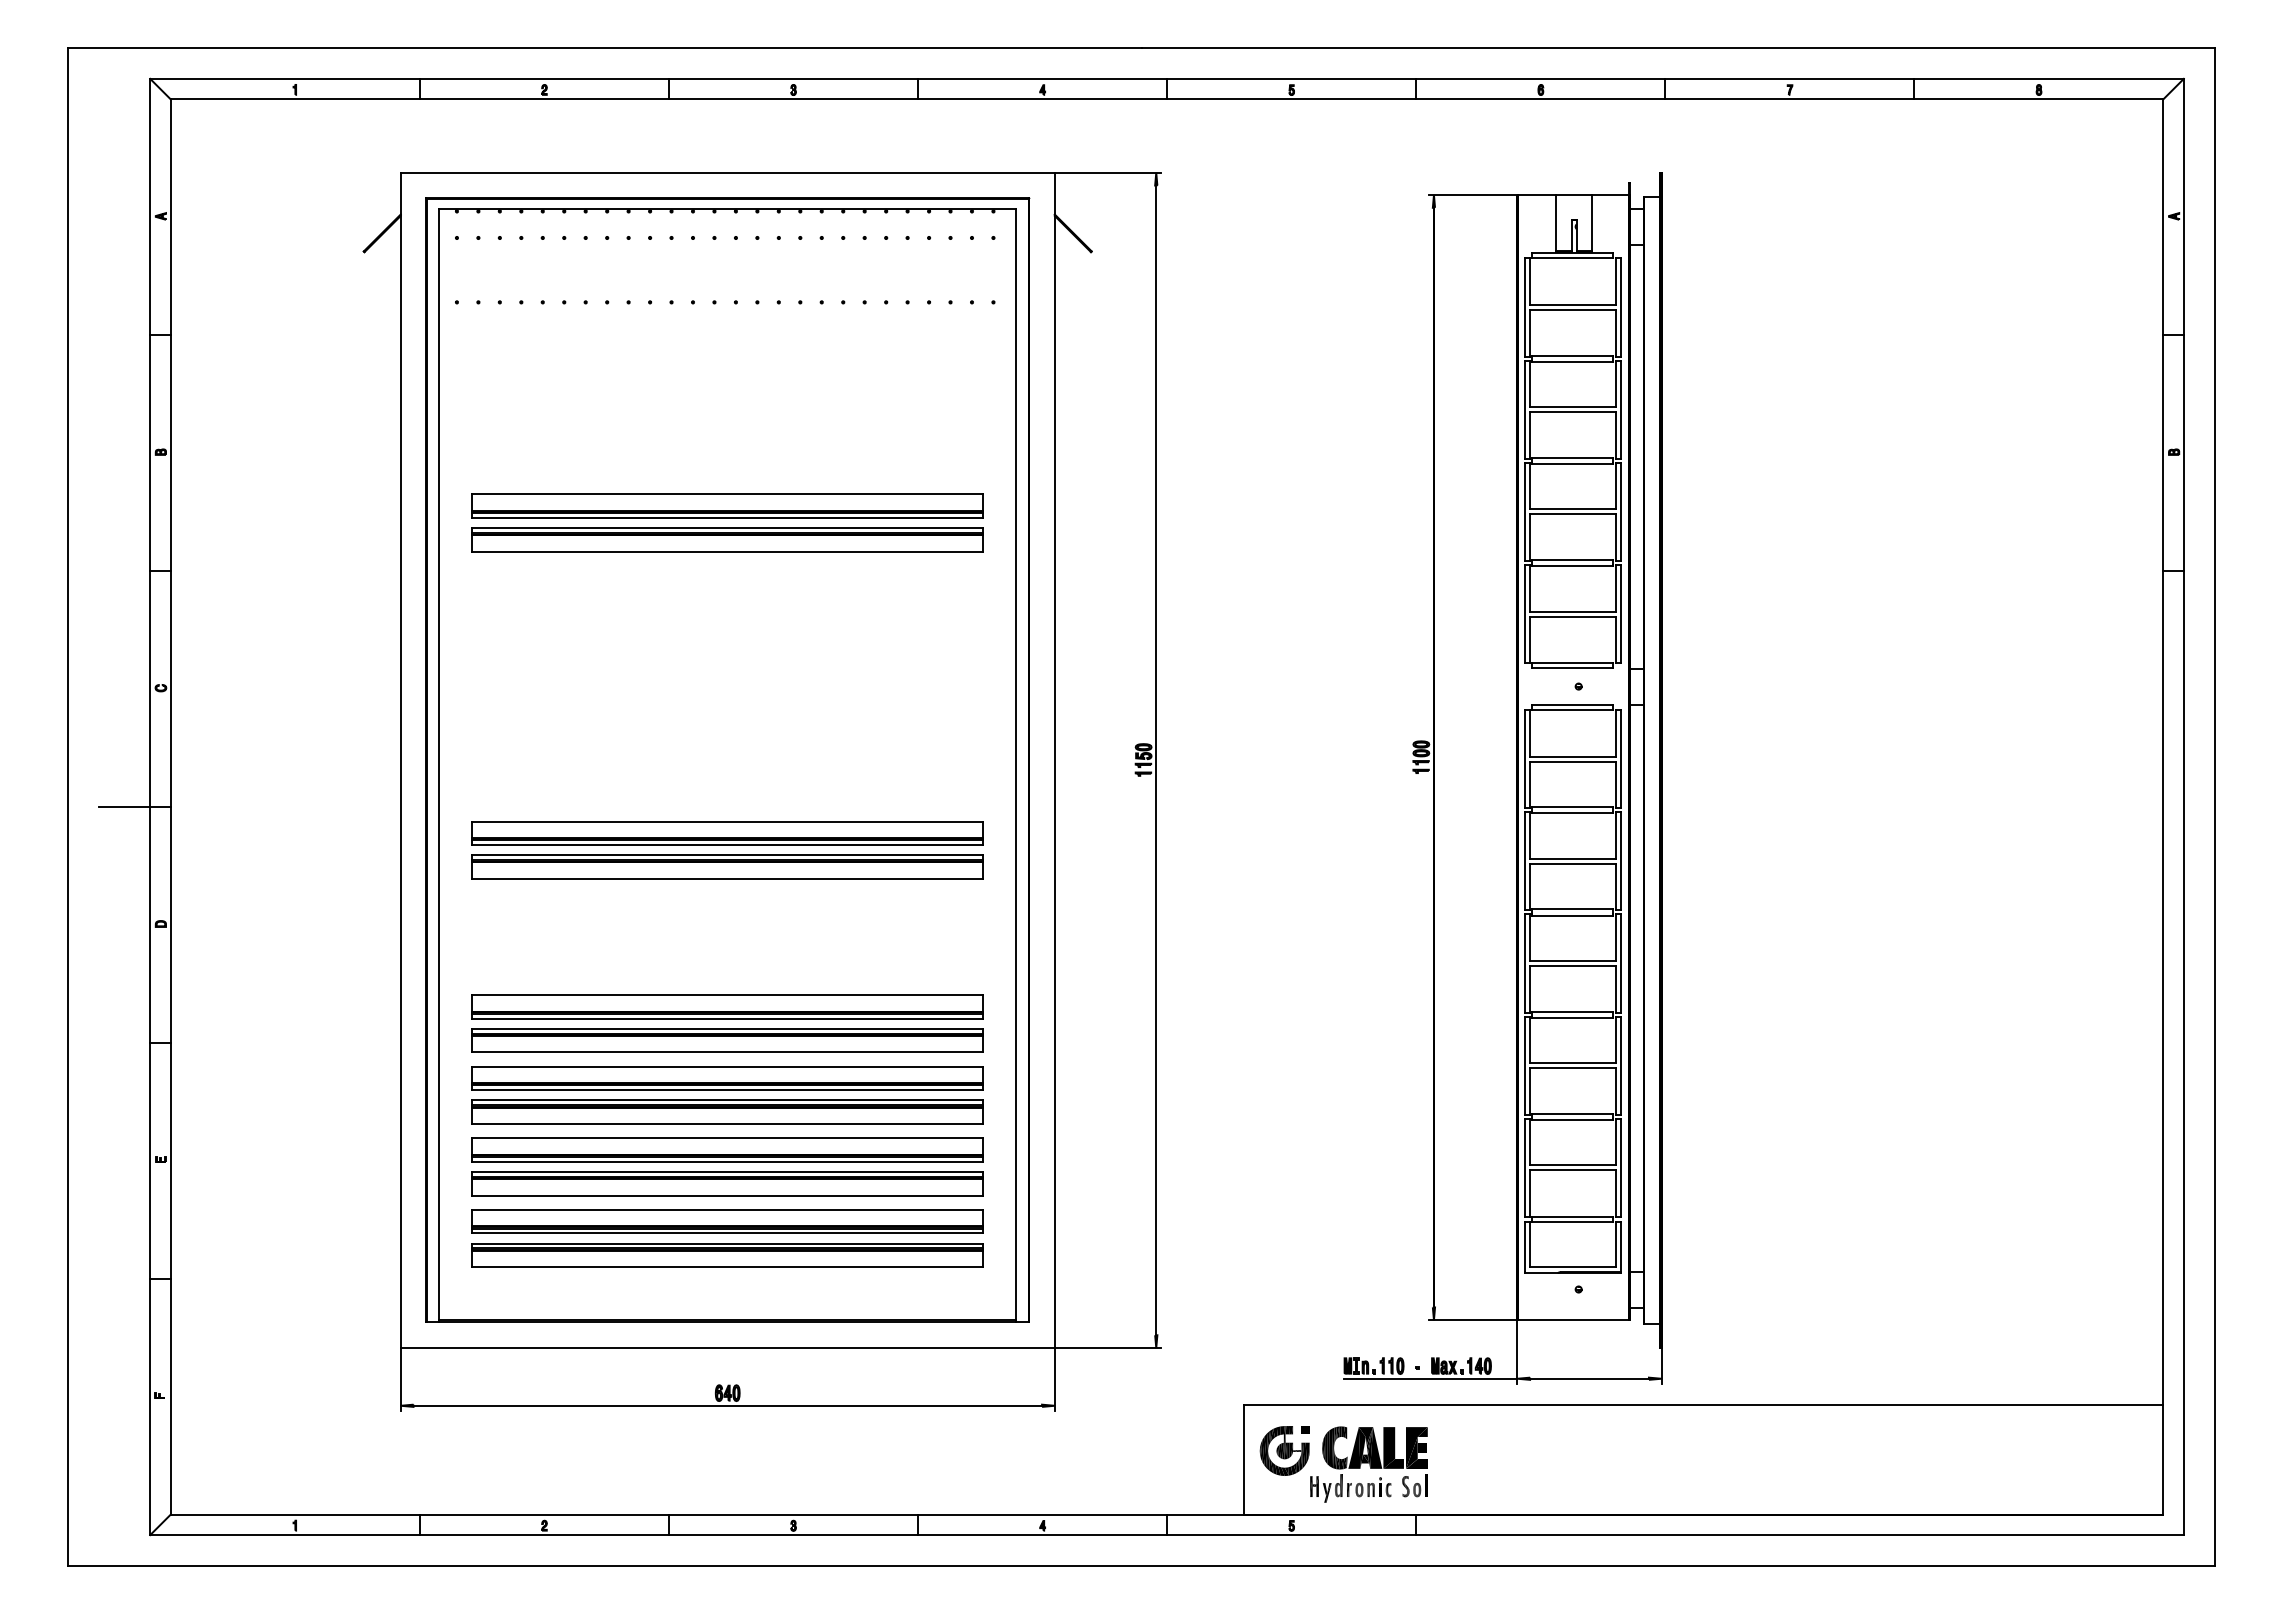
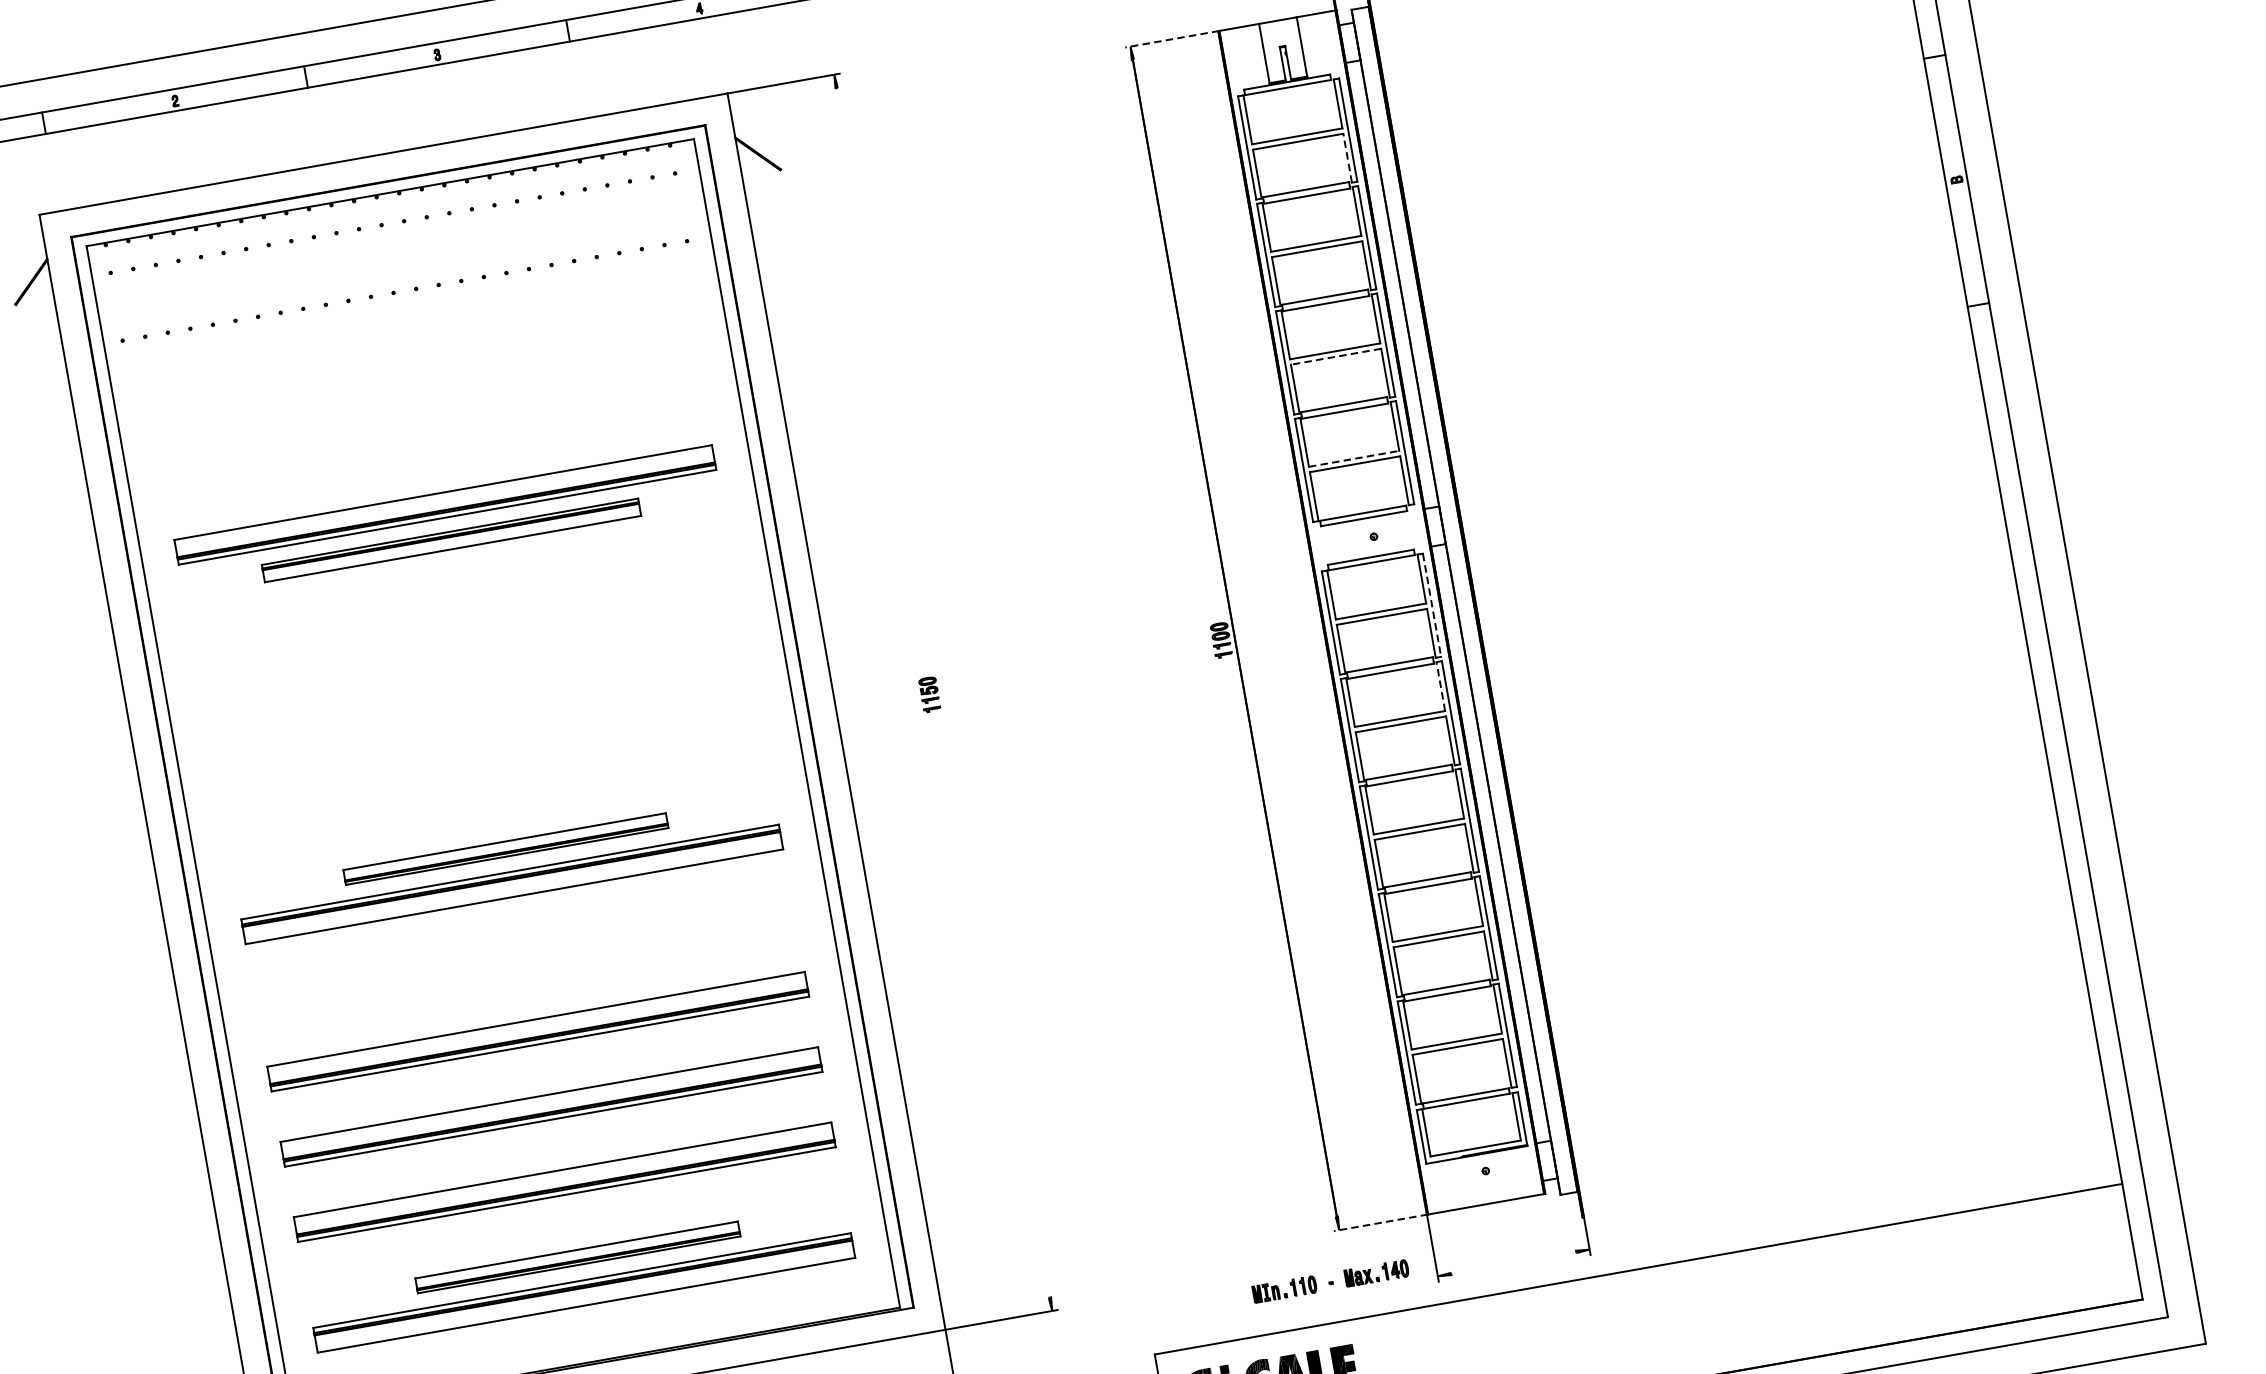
line: (1473, 195) -> (1172, 39), solid -> dashed
line: (1615, 332) -> (1347, 157), solid -> dashed
line: (1573, 514) -> (1336, 356), solid -> dashed
part: (727, 539) -> (451, 539), size x0.7
line: (1573, 611) -> (1354, 458), solid -> dashed
line: (1621, 759) -> (1432, 605), solid -> dashed
line: (1156, 760) -> (943, 692), removed
part: (727, 833) -> (505, 849), size x0.6
line: (1615, 835) -> (1440, 686), solid -> dashed
part: (727, 1040) -> (544, 1067), removed
part: (727, 1111) -> (557, 1141), removed
part: (727, 1183) -> (570, 1217), removed
part: (727, 1221) -> (577, 1257), size x0.6
line: (1473, 1320) -> (1380, 1223), solid -> dashed
line: (1430, 1378) -> (1346, 1292), removed
line: (1589, 1378) -> (1513, 1262), removed

